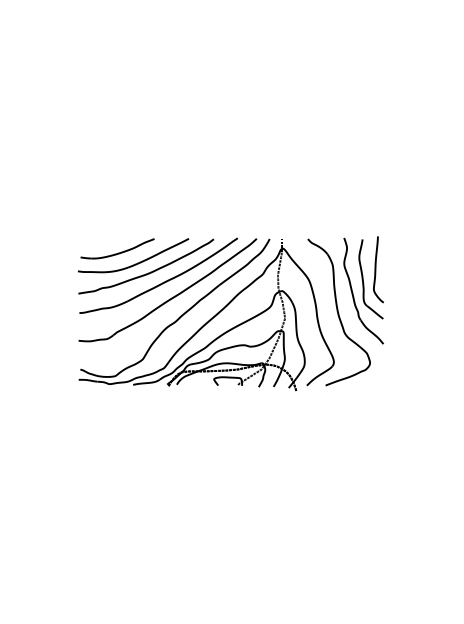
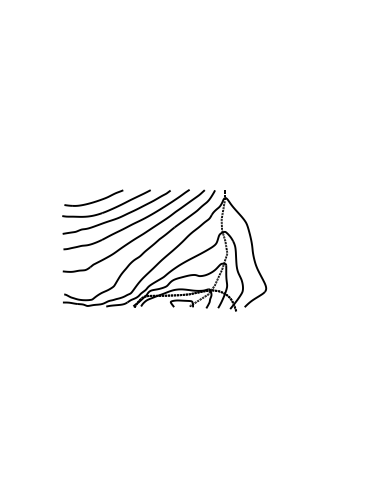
part: (345, 310) -> (275, 247), removed

